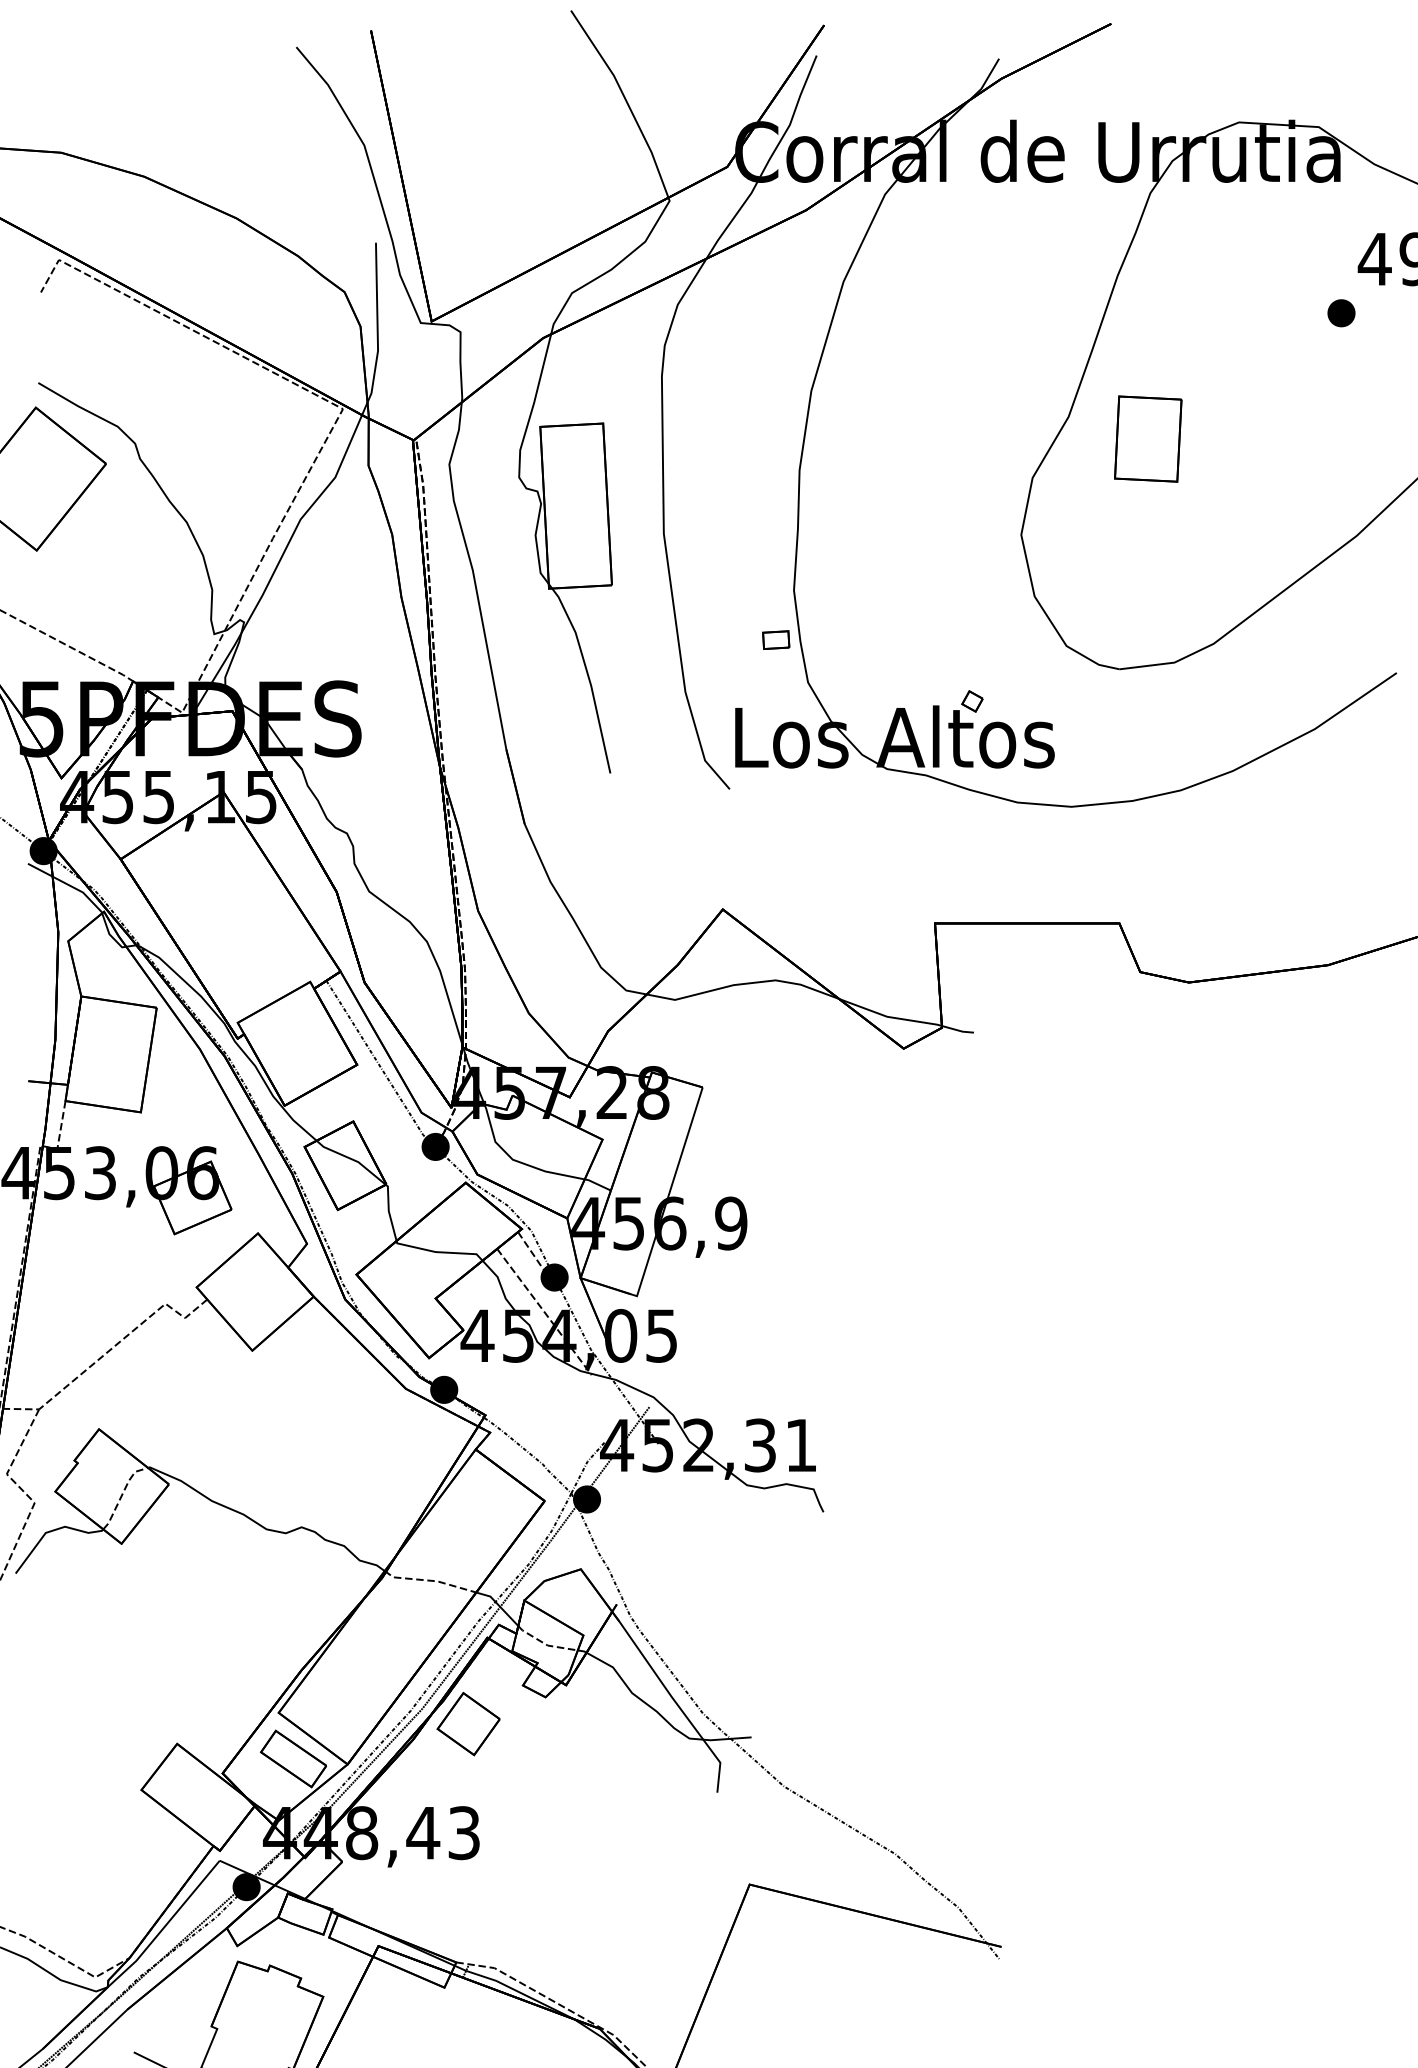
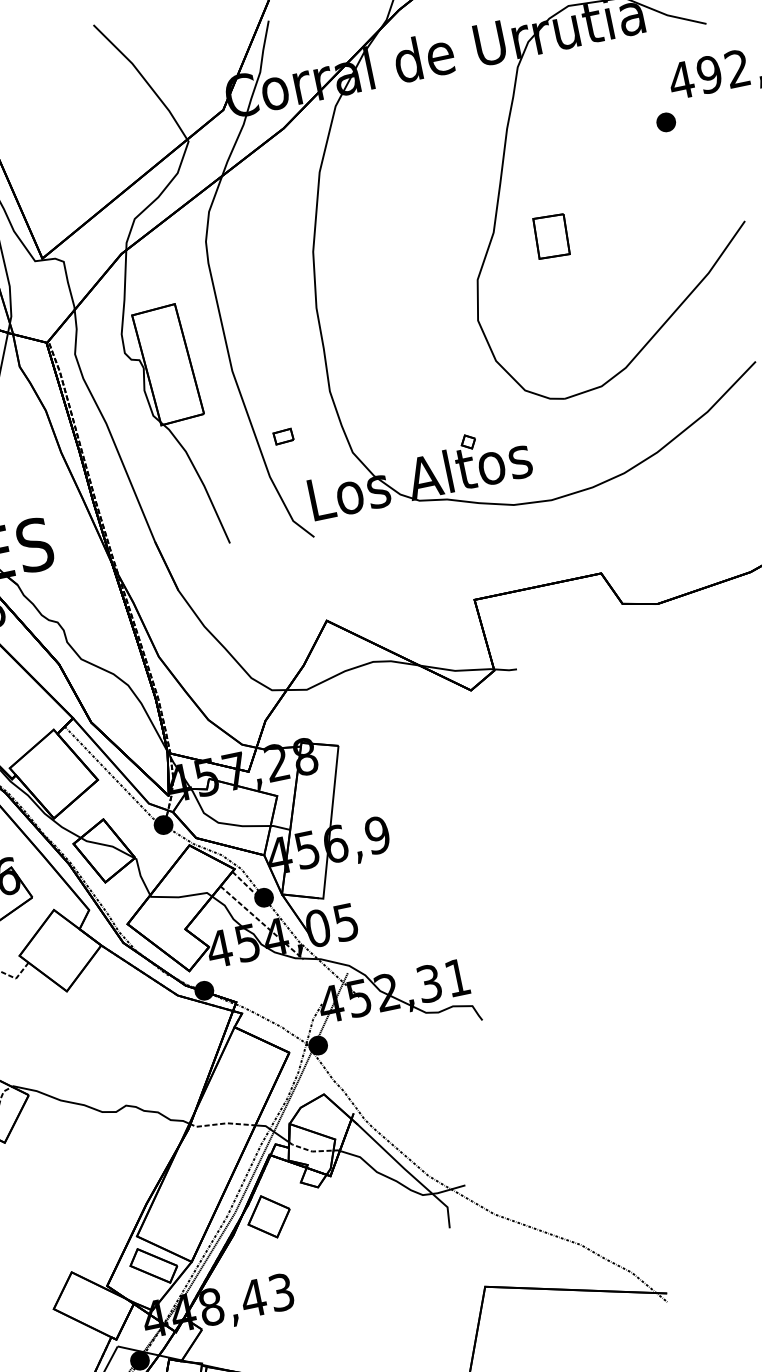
part: (1148, 438) -> (551, 236), size x0.7
part: (776, 639) -> (283, 436), moved

